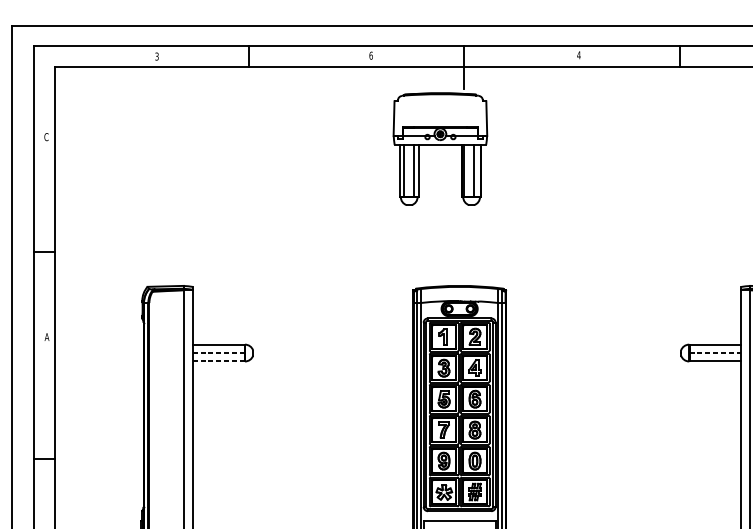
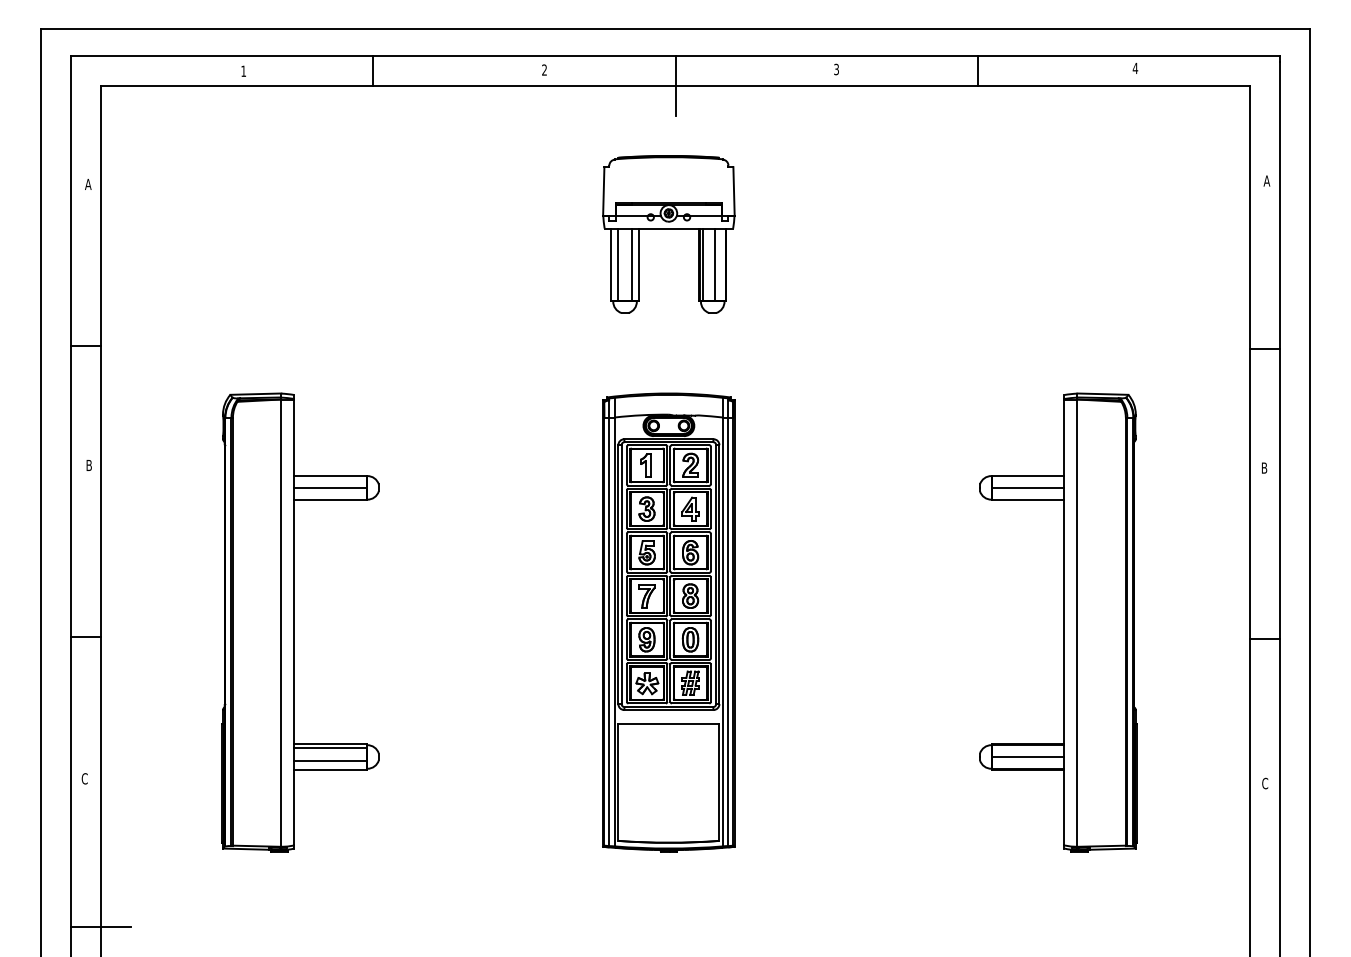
text: (371, 55) -> (544, 69), 6 -> 2
text: (578, 55) -> (836, 69), 4 -> 3
text: (156, 56) -> (243, 71), 3 -> 1
text: (46, 137) -> (88, 184), C -> A
part: (440, 149) -> (668, 234), moved
text: (46, 336) -> (88, 464), A -> B
line: (218, 352) -> (330, 487), dashed -> solid
line: (715, 352) -> (1028, 487), dashed -> solid
line: (218, 361) -> (330, 499), dashed -> solid

